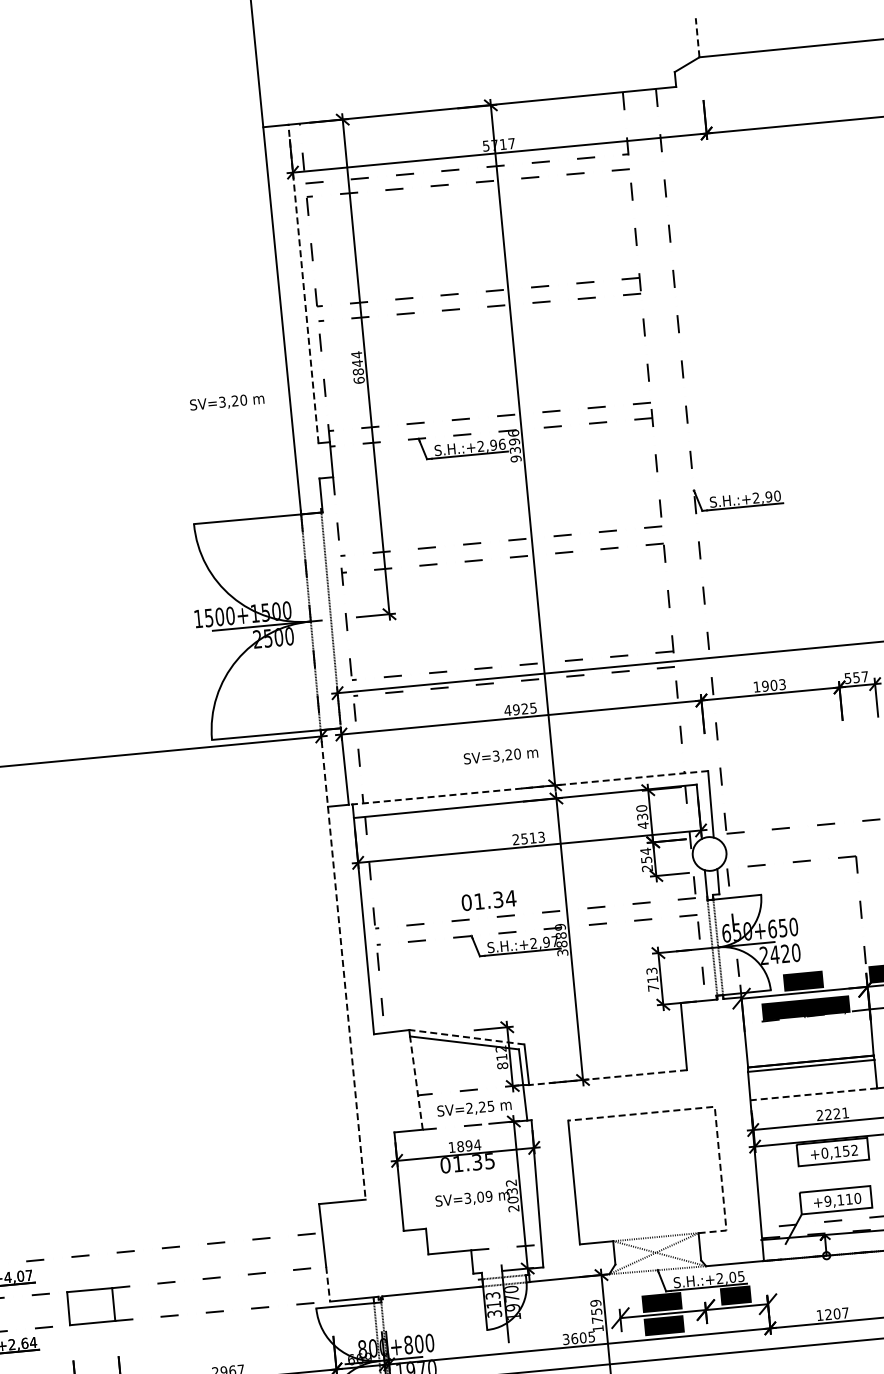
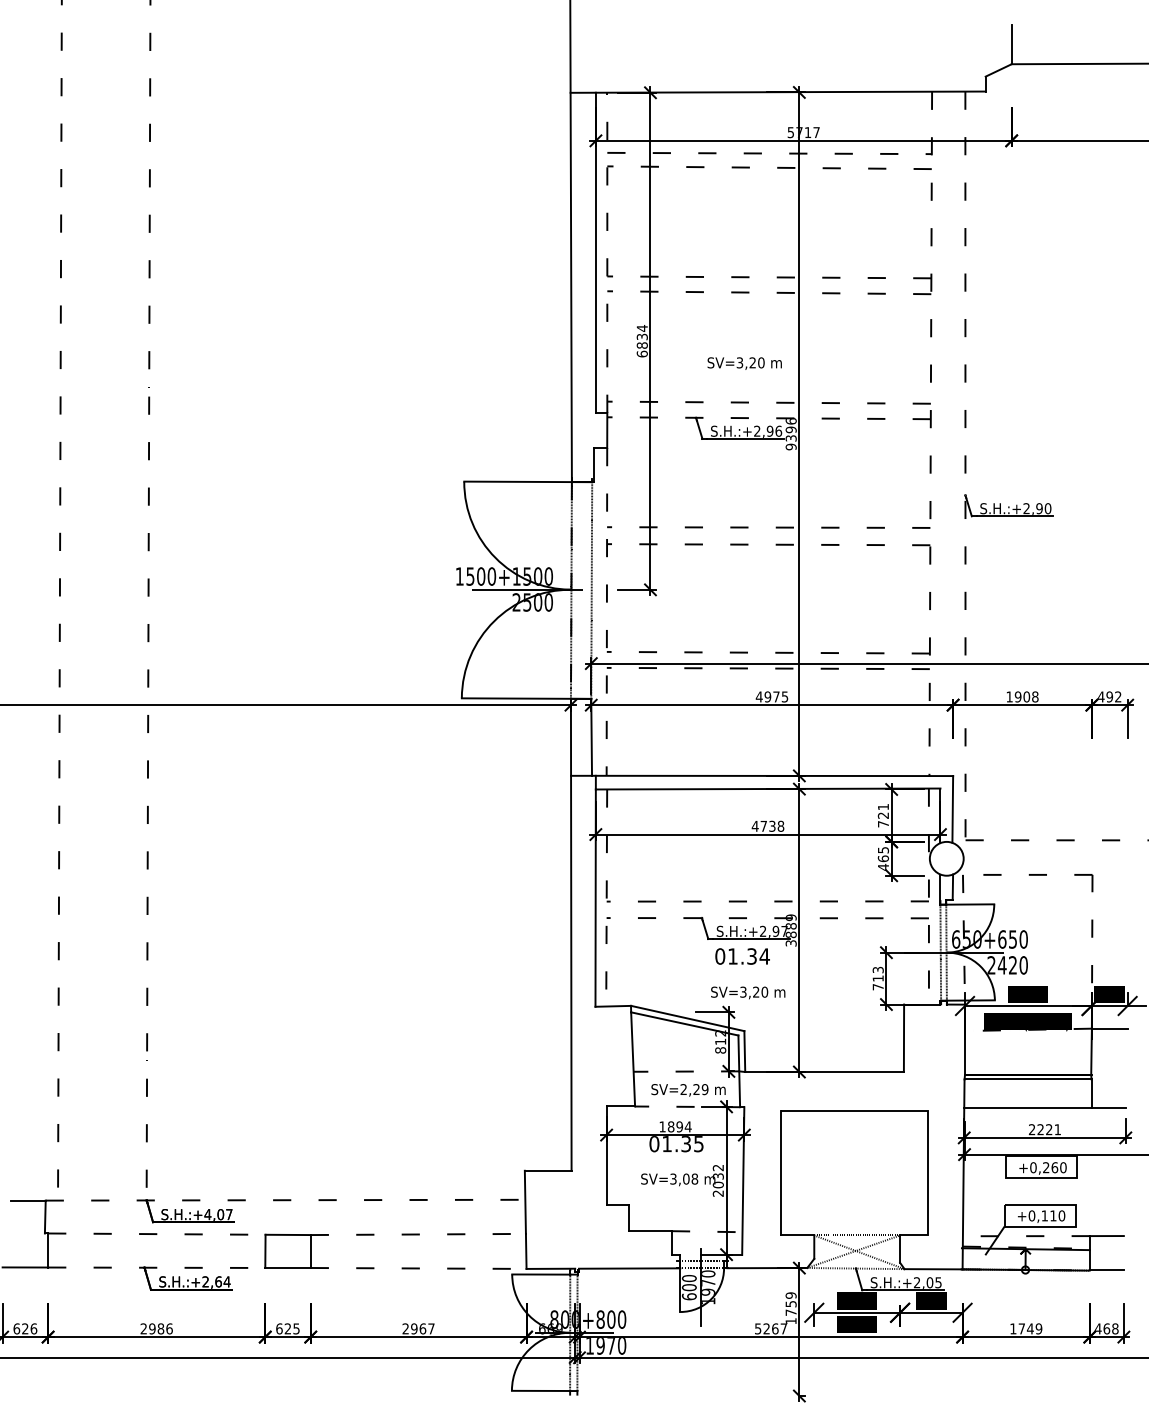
line: (697, 37) -> (1011, 44), dashed -> solid
line: (303, 283) -> (595, 252), dashed -> solid
text: (356, 363) -> (641, 336), 6844 -> 6834
text: (226, 402) -> (744, 363), moved
text: (856, 677) -> (1109, 696), 557 -> 492
text: (782, 684) -> (1035, 696), 1903 -> 1908
text: (524, 708) -> (776, 696), 4925 -> 4975
text: (501, 755) -> (748, 992), moved
line: (528, 787) -> (772, 775), dashed -> solid
text: (642, 816) -> (883, 815), 430 -> 721
text: (528, 837) -> (767, 825), 2513 -> 4738
text: (646, 859) -> (883, 858), 254 -> 465
text: (488, 900) -> (742, 956), moved
line: (343, 964) -> (571, 934), dashed -> solid
line: (466, 1037) -> (687, 1018), dashed -> solid
line: (608, 1078) -> (824, 1072), dashed -> solid
line: (416, 1082) -> (633, 1058), dashed -> solid
line: (813, 1094) -> (1027, 1108), dashed -> solid
text: (490, 1106) -> (704, 1089), SV=2,25 -> SV=2,29
line: (715, 1110) -> (928, 1114), dashed -> solid
text: (845, 1150) -> (1054, 1167), +0,152 -> +0,260
text: (488, 1195) -> (694, 1178), SV=3,09 -> SV=3,08
text: (827, 1200) -> (1031, 1215), +9,110 -> +0,110
line: (328, 1284) -> (526, 1251), dashed -> solid
text: (492, 1304) -> (688, 1287), 313 -> 600
text: (837, 1313) -> (1030, 1328), 1207 -> 1749
text: (578, 1337) -> (770, 1328), 3605 -> 5267

